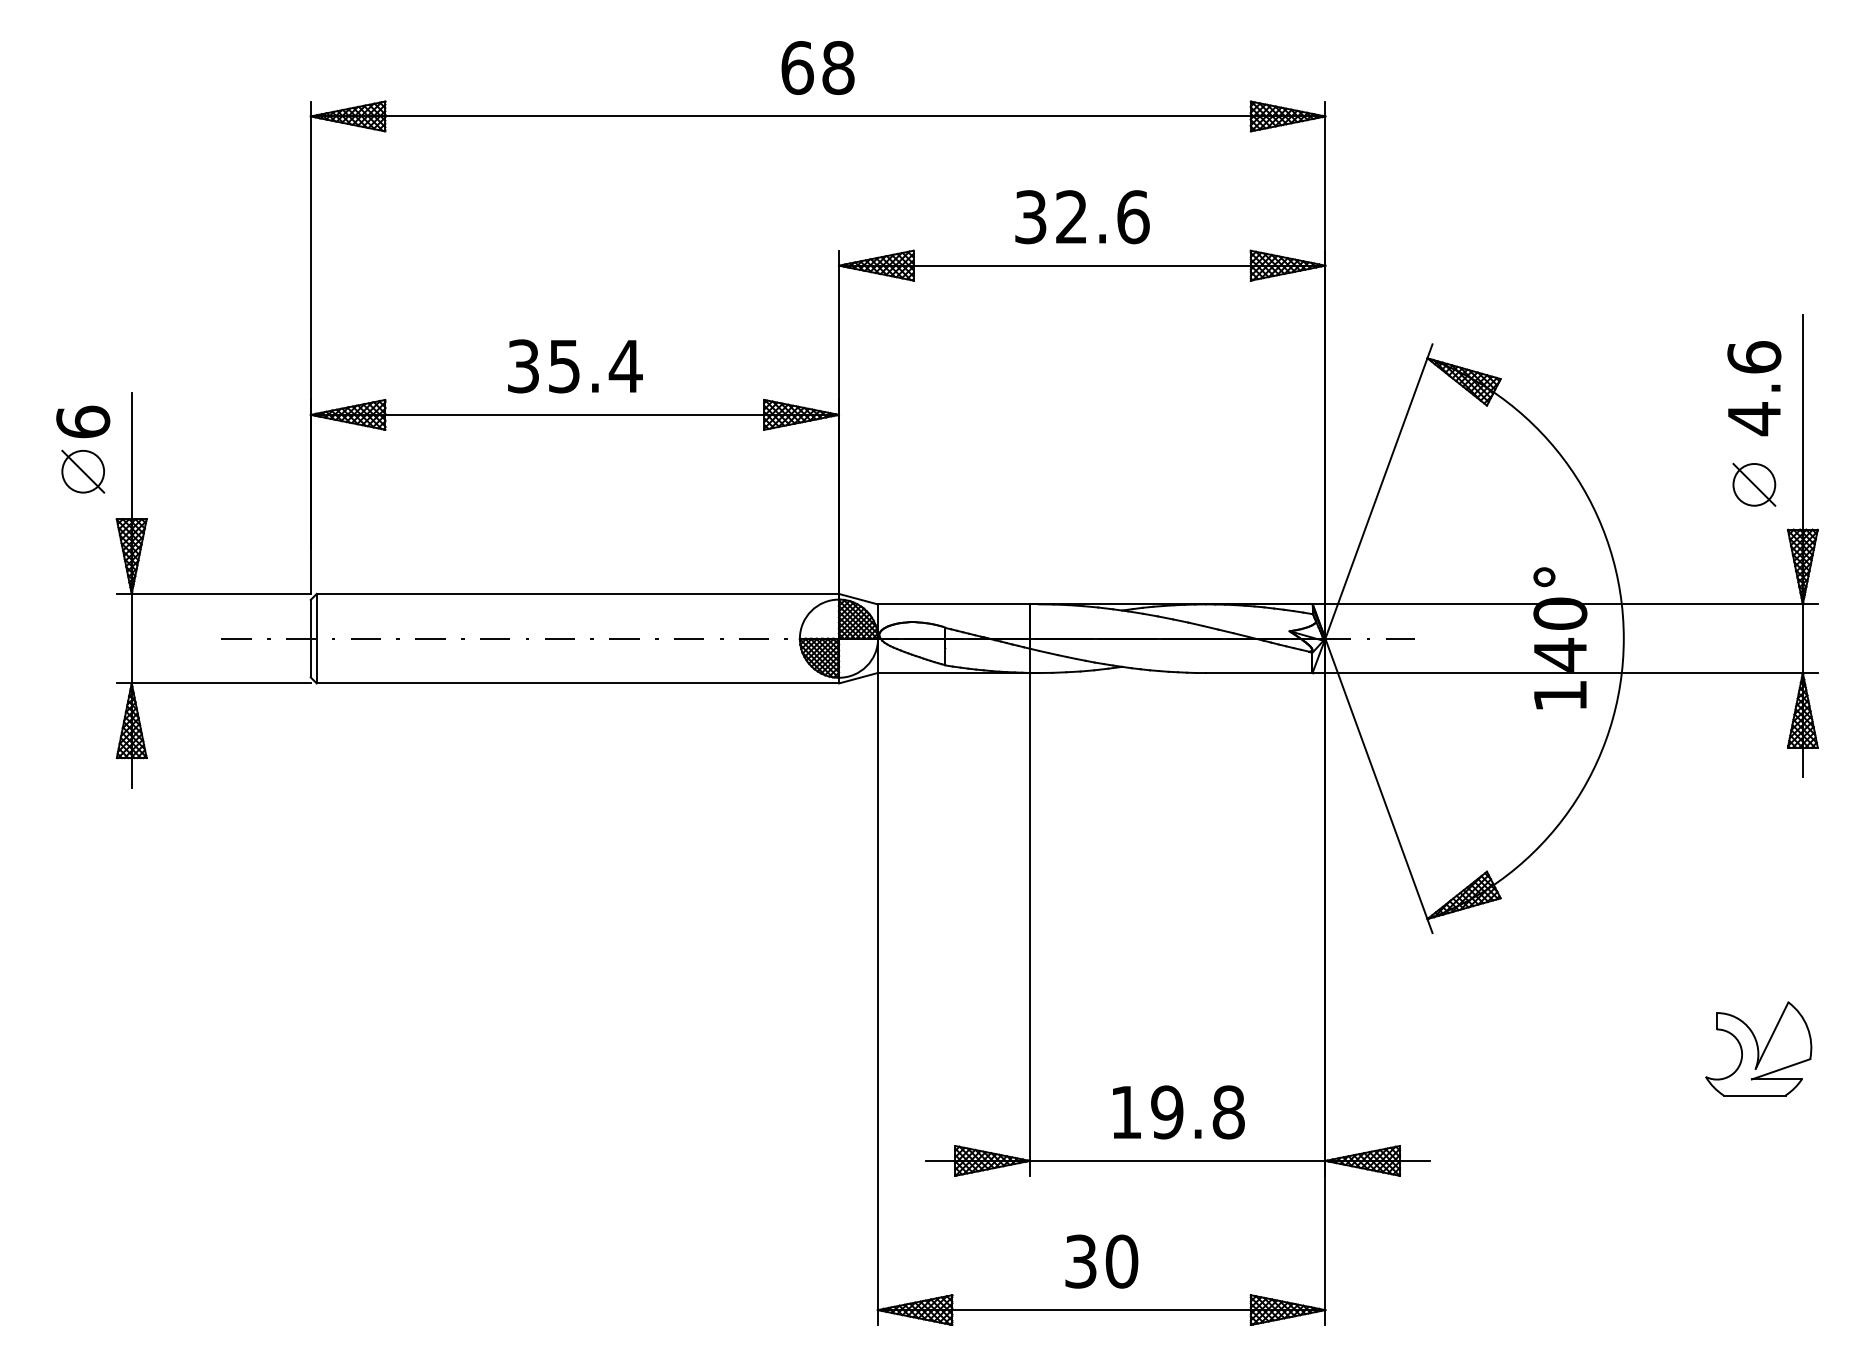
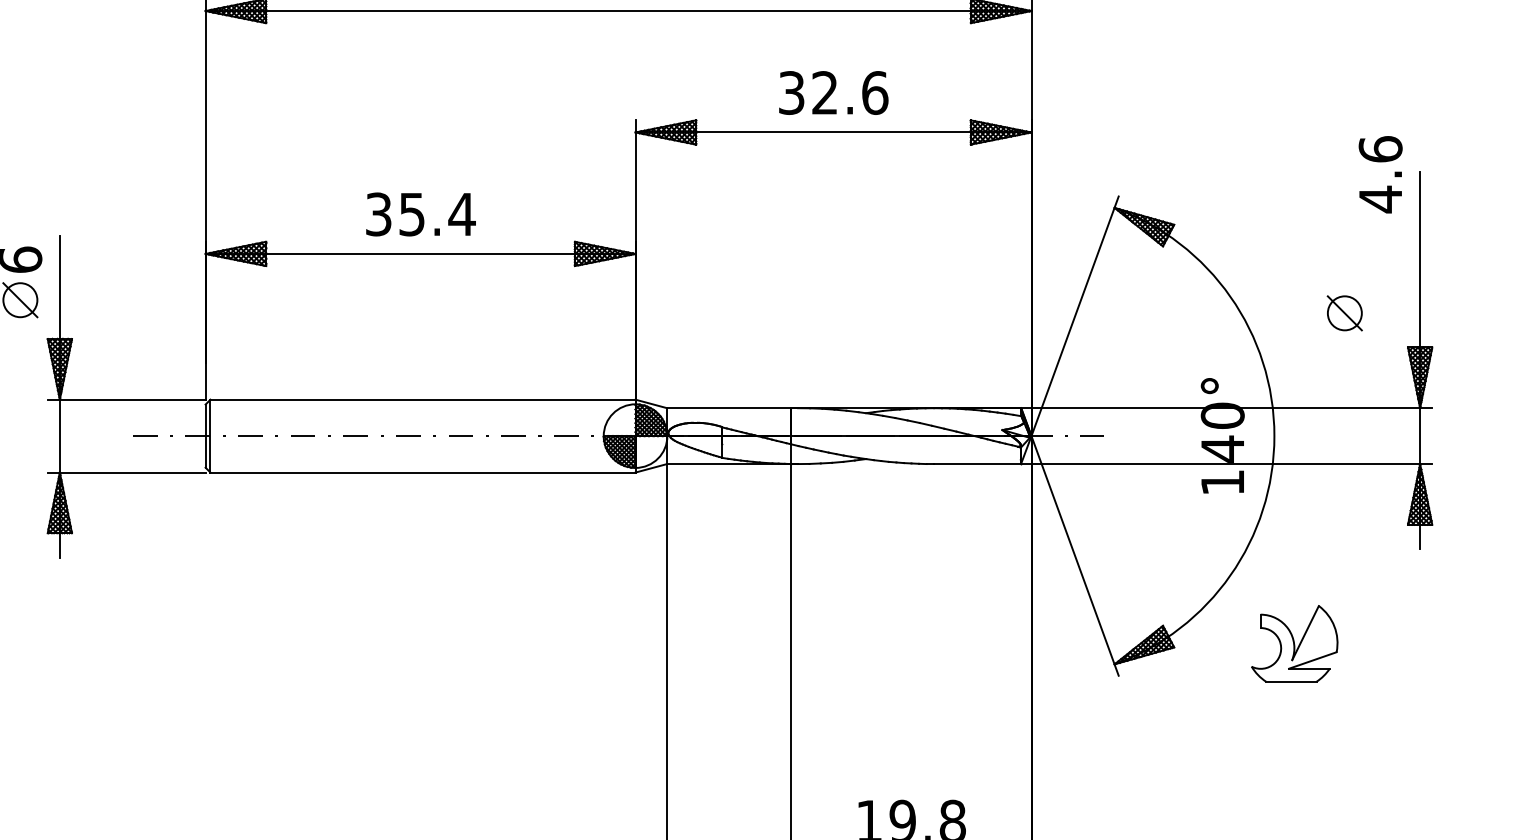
text: (1754, 388) -> (1380, 174), moved
part: (1754, 484) -> (1344, 313), moved
part: (1758, 1048) -> (1294, 643), moved

